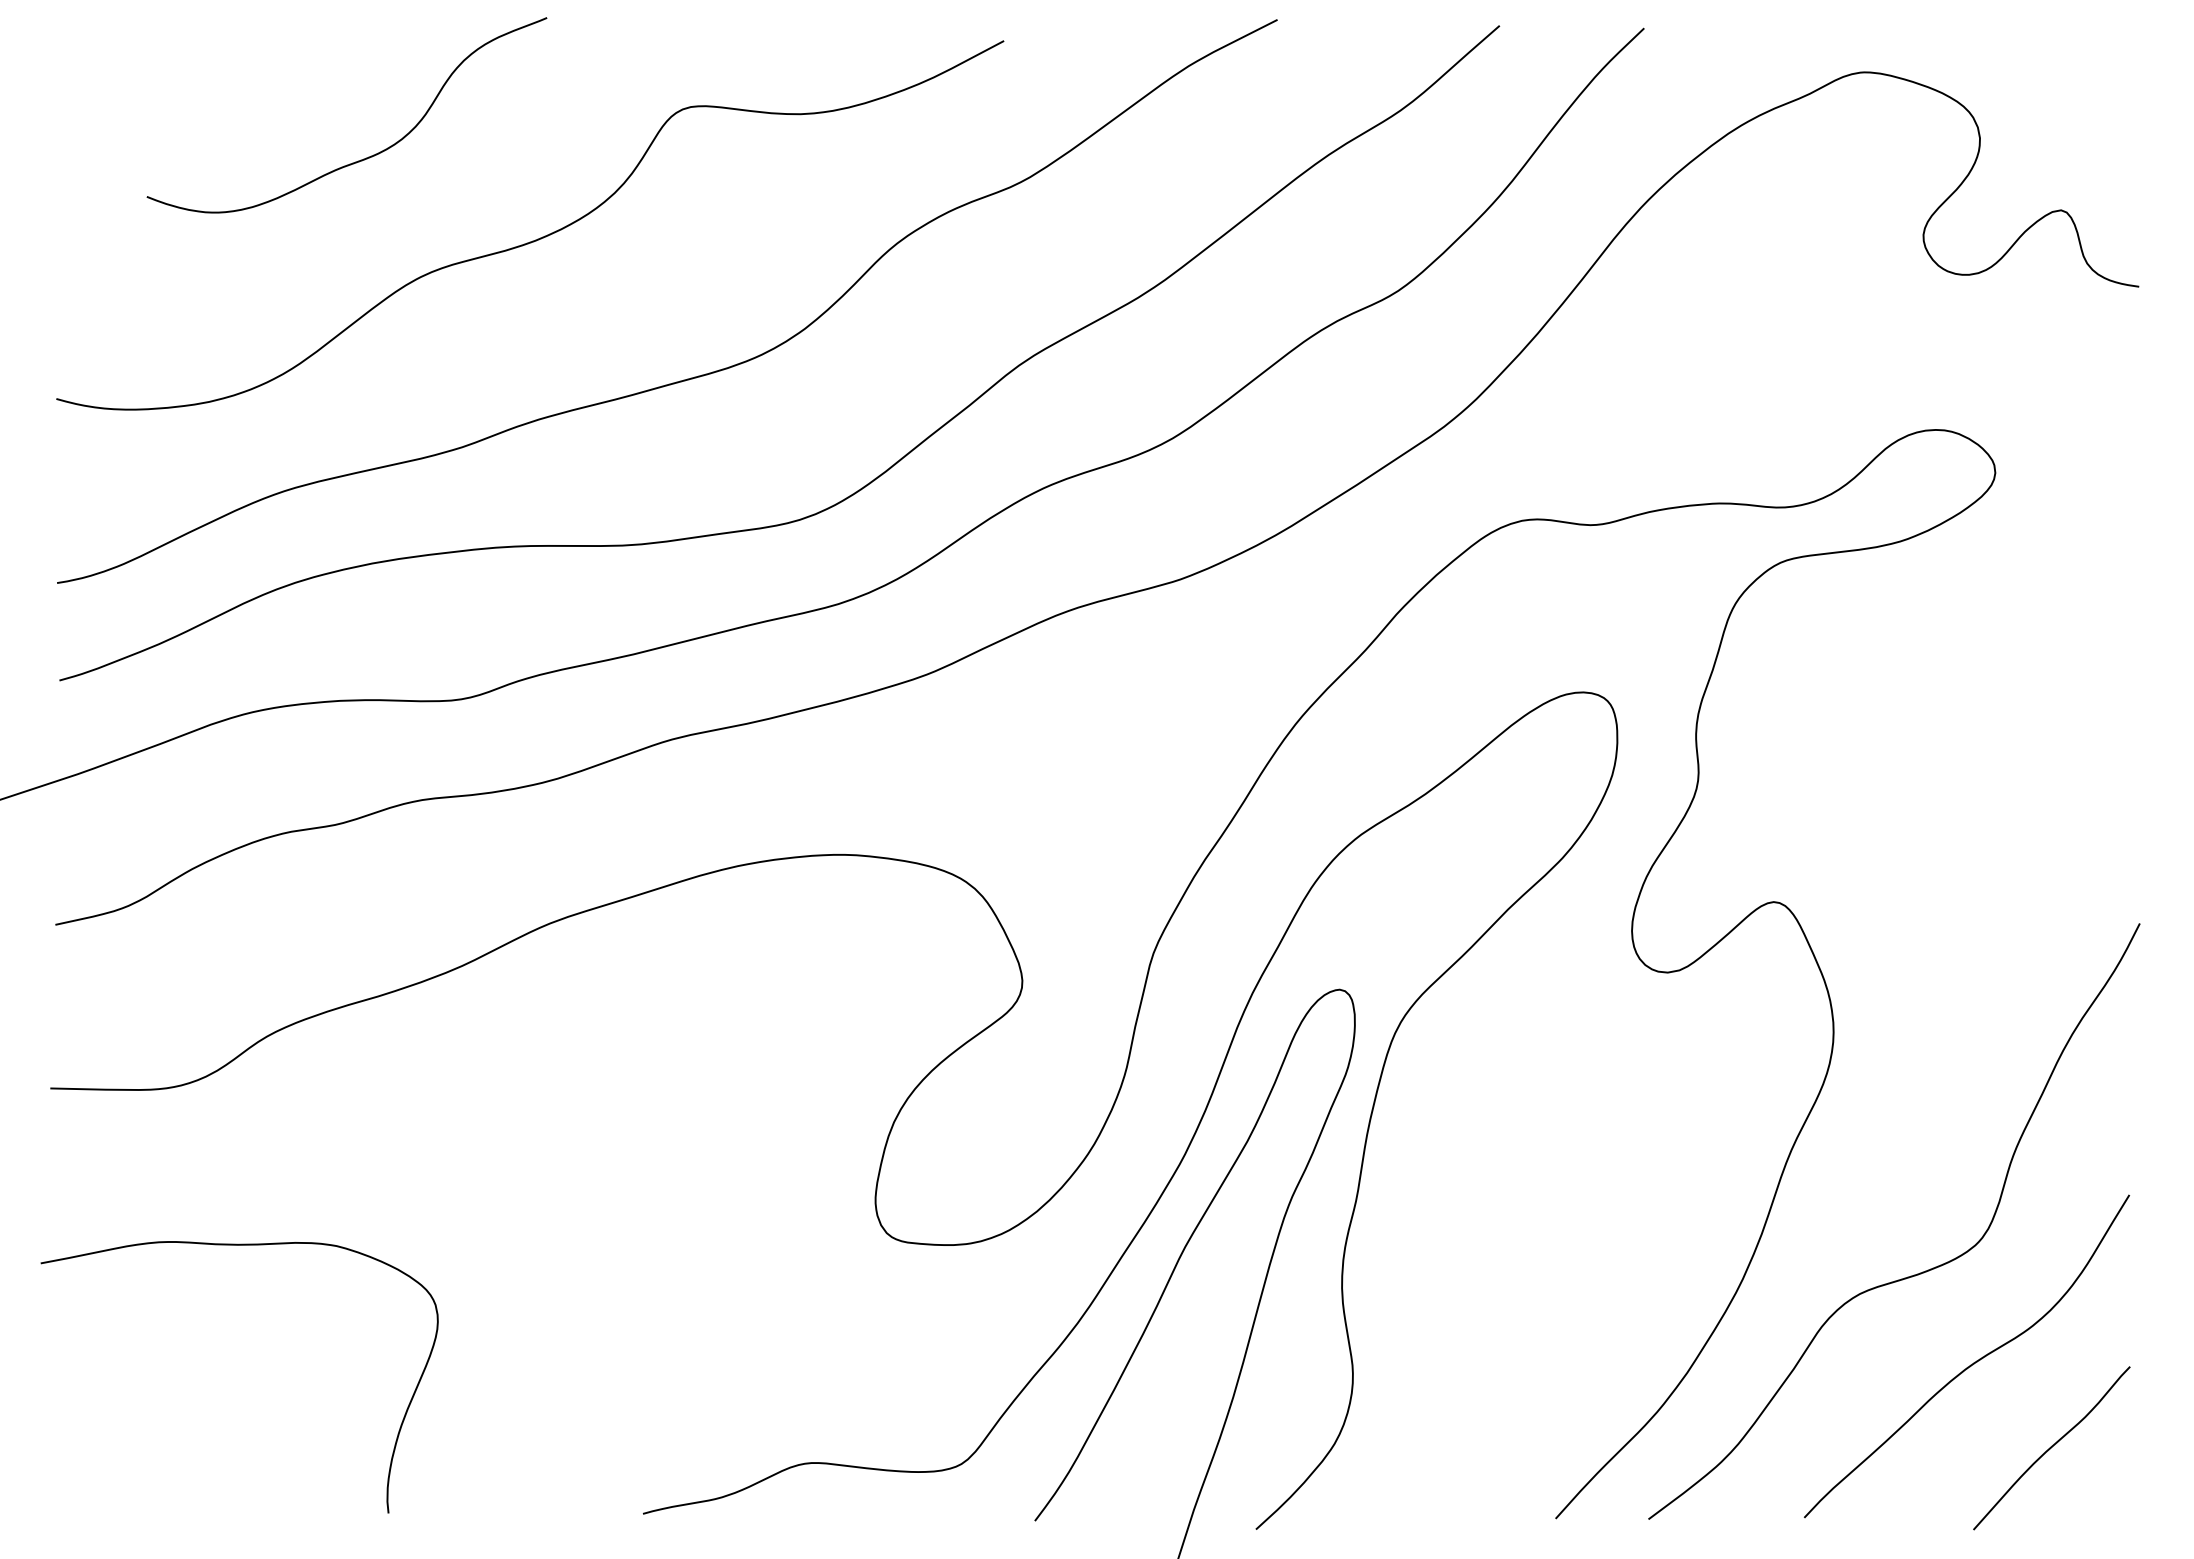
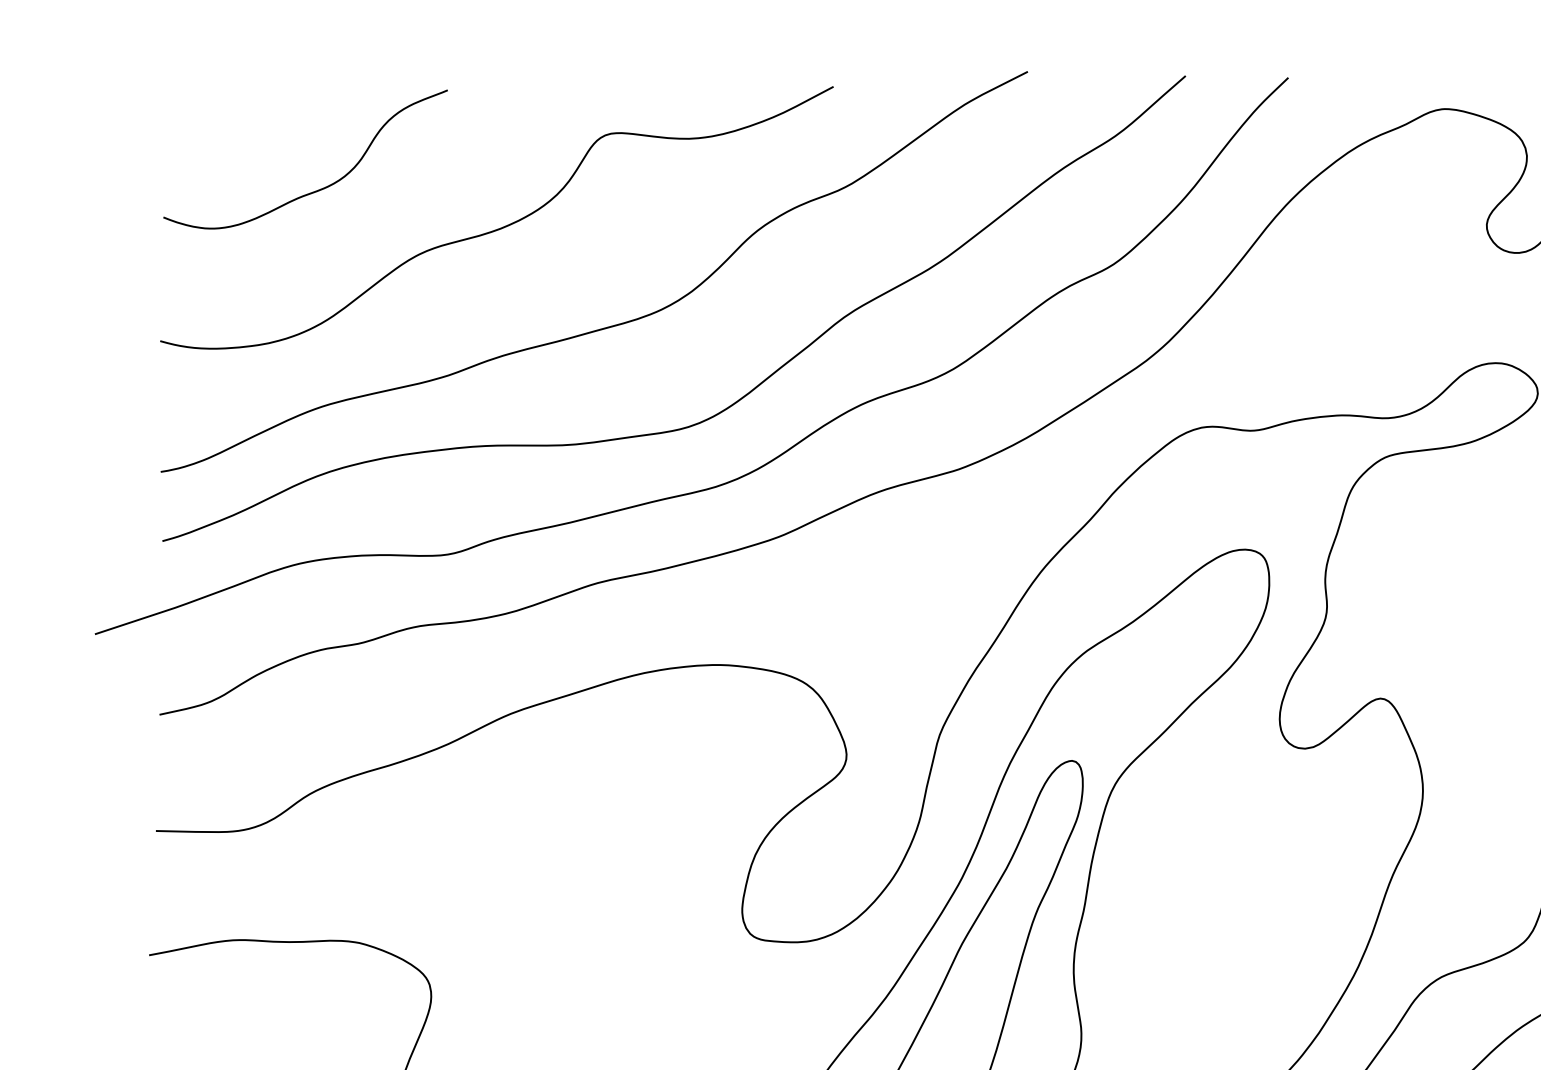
curve: (360, 159) -> (315, 190), moved

